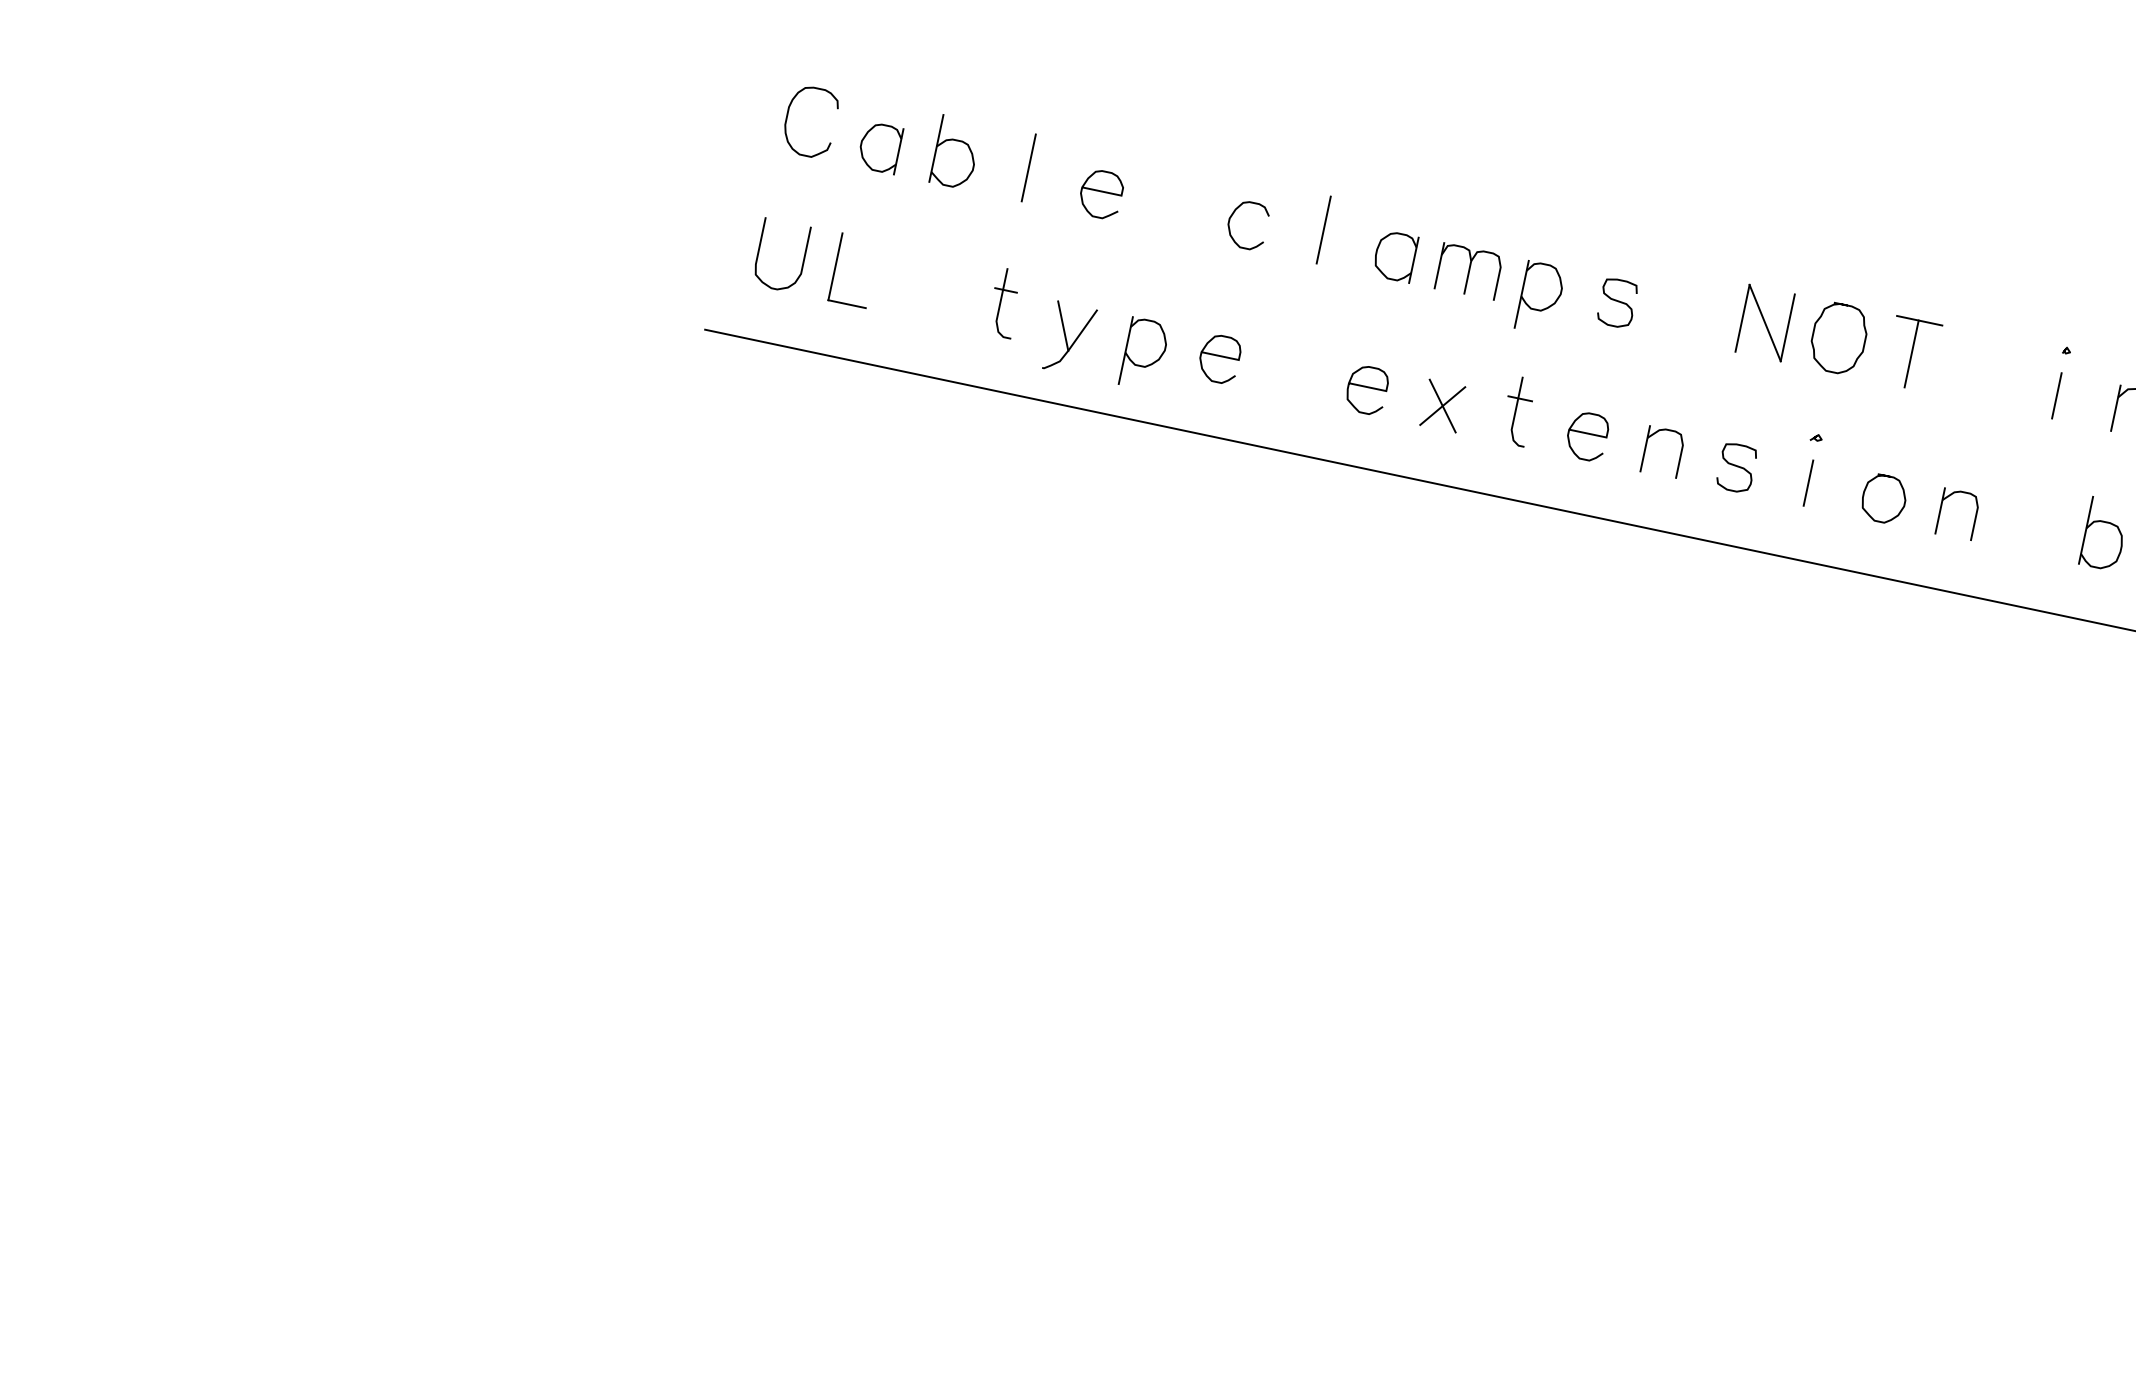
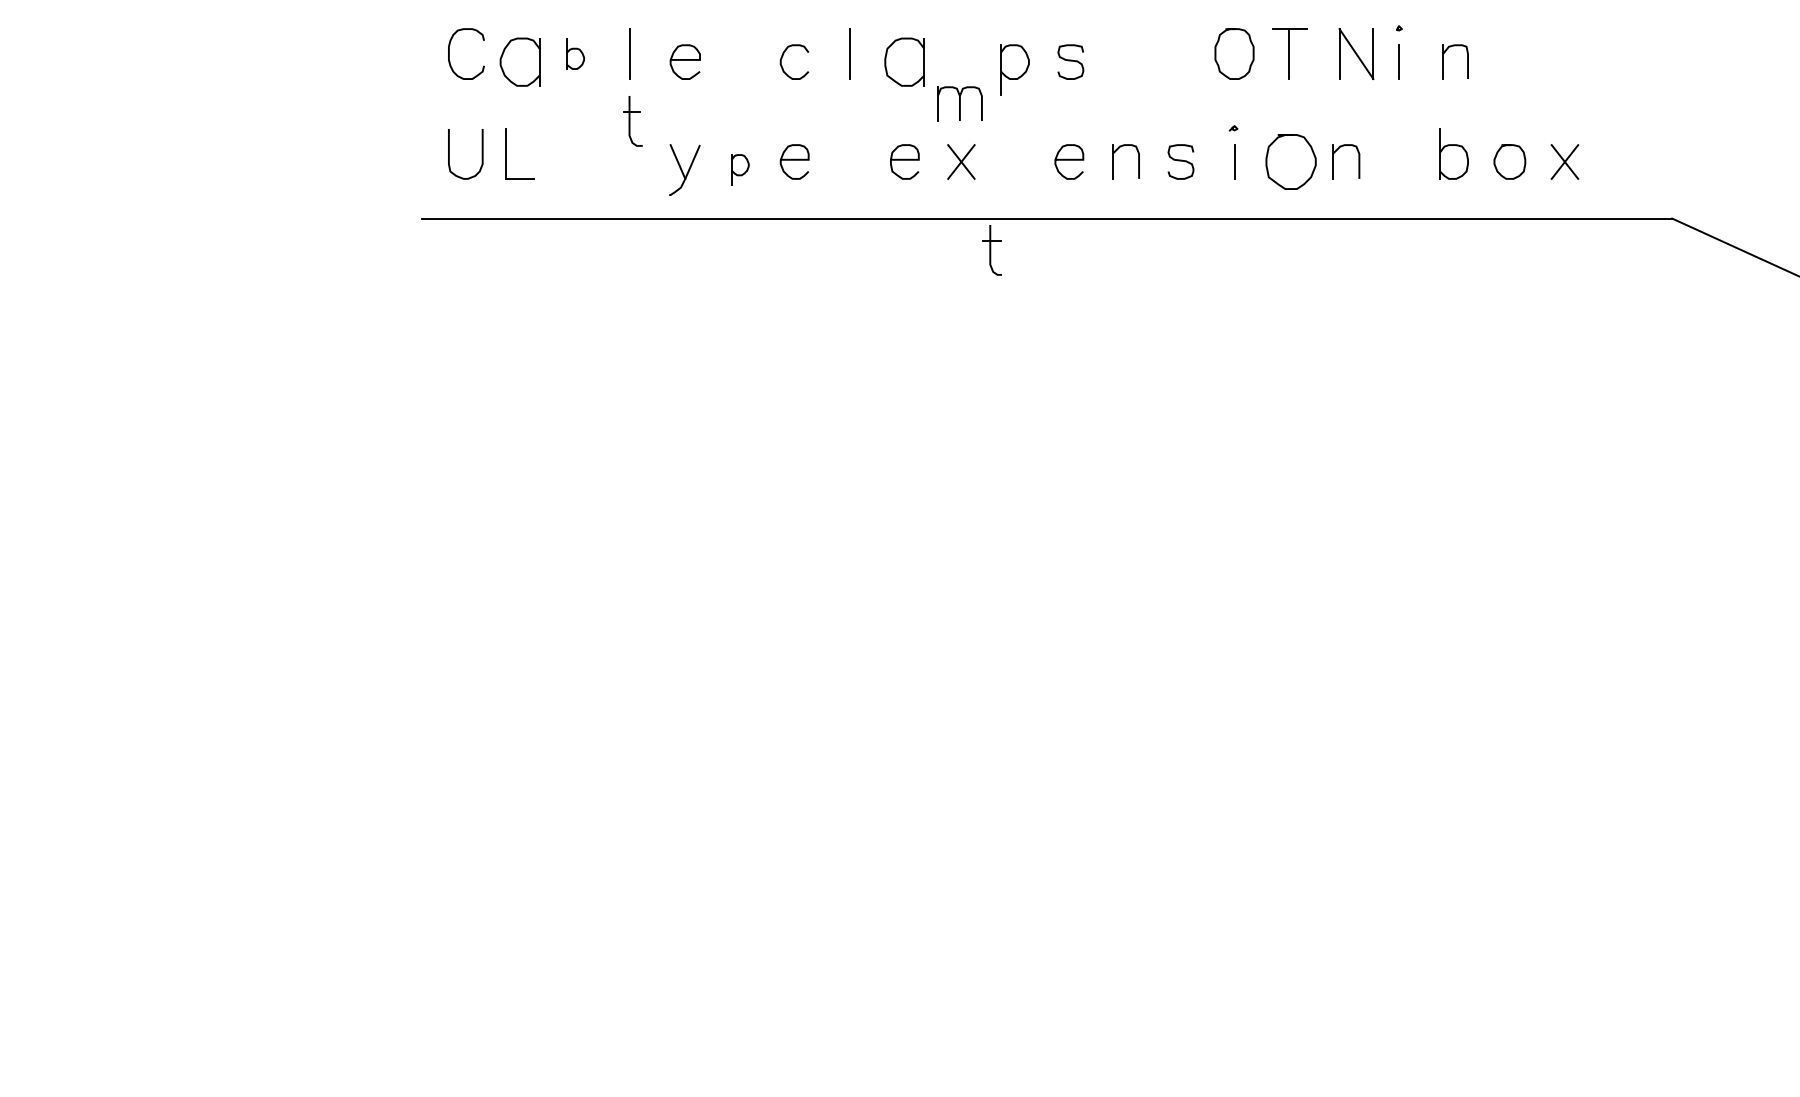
part: (879, 146) -> (519, 61), size x1.4
part: (956, 151) -> (575, 53), size x0.6
part: (1394, 255) -> (904, 61), size x1.4
part: (1468, 270) -> (959, 103), moved
part: (1004, 303) -> (632, 121), moved
part: (1765, 323) -> (1356, 54), moved
part: (1144, 353) -> (740, 169), size x0.6
part: (1517, 411) -> (991, 250), moved
part: (1883, 498) -> (1290, 161), size x1.6

